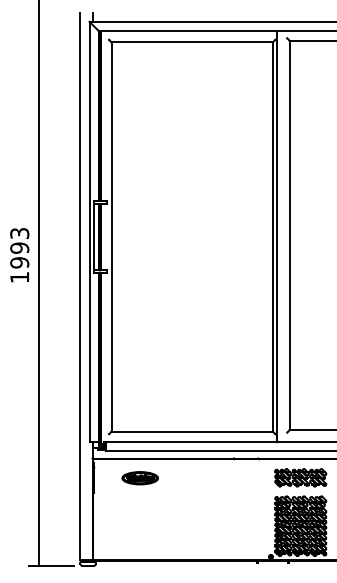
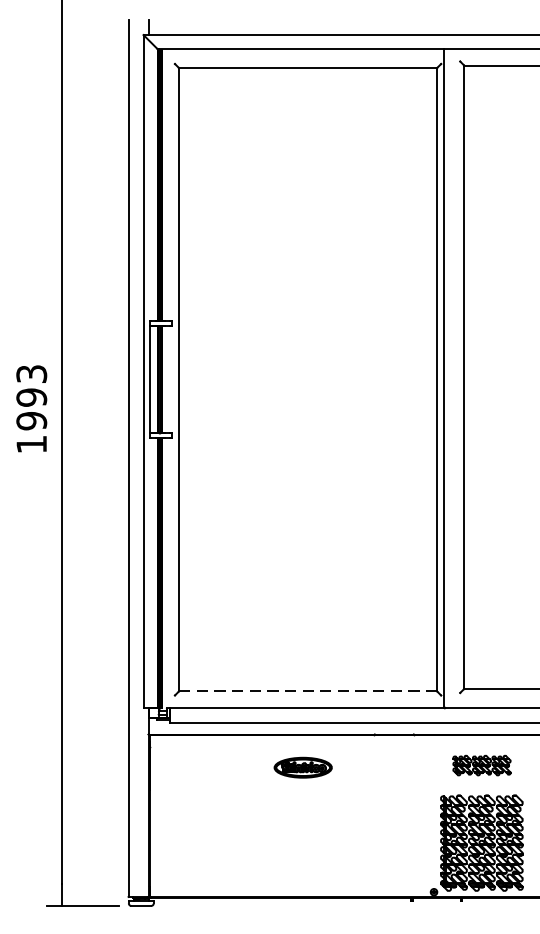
line: (192, 431) -> (308, 691), solid -> dashed
part: (300, 477) -> (481, 764), size x0.7
part: (139, 478) -> (302, 768), moved

